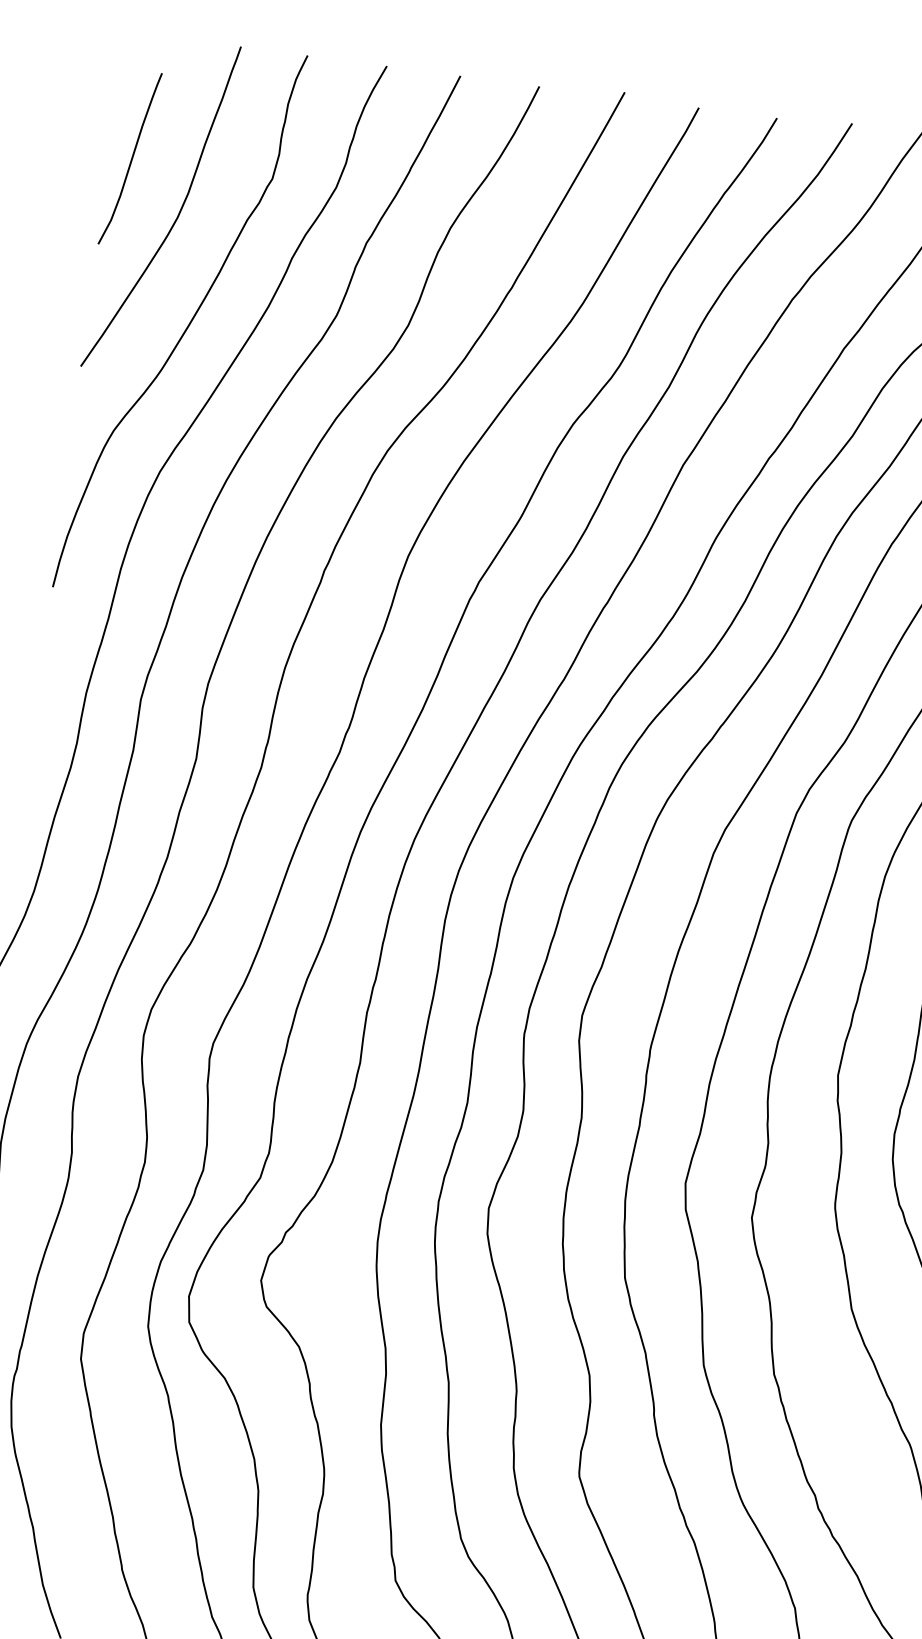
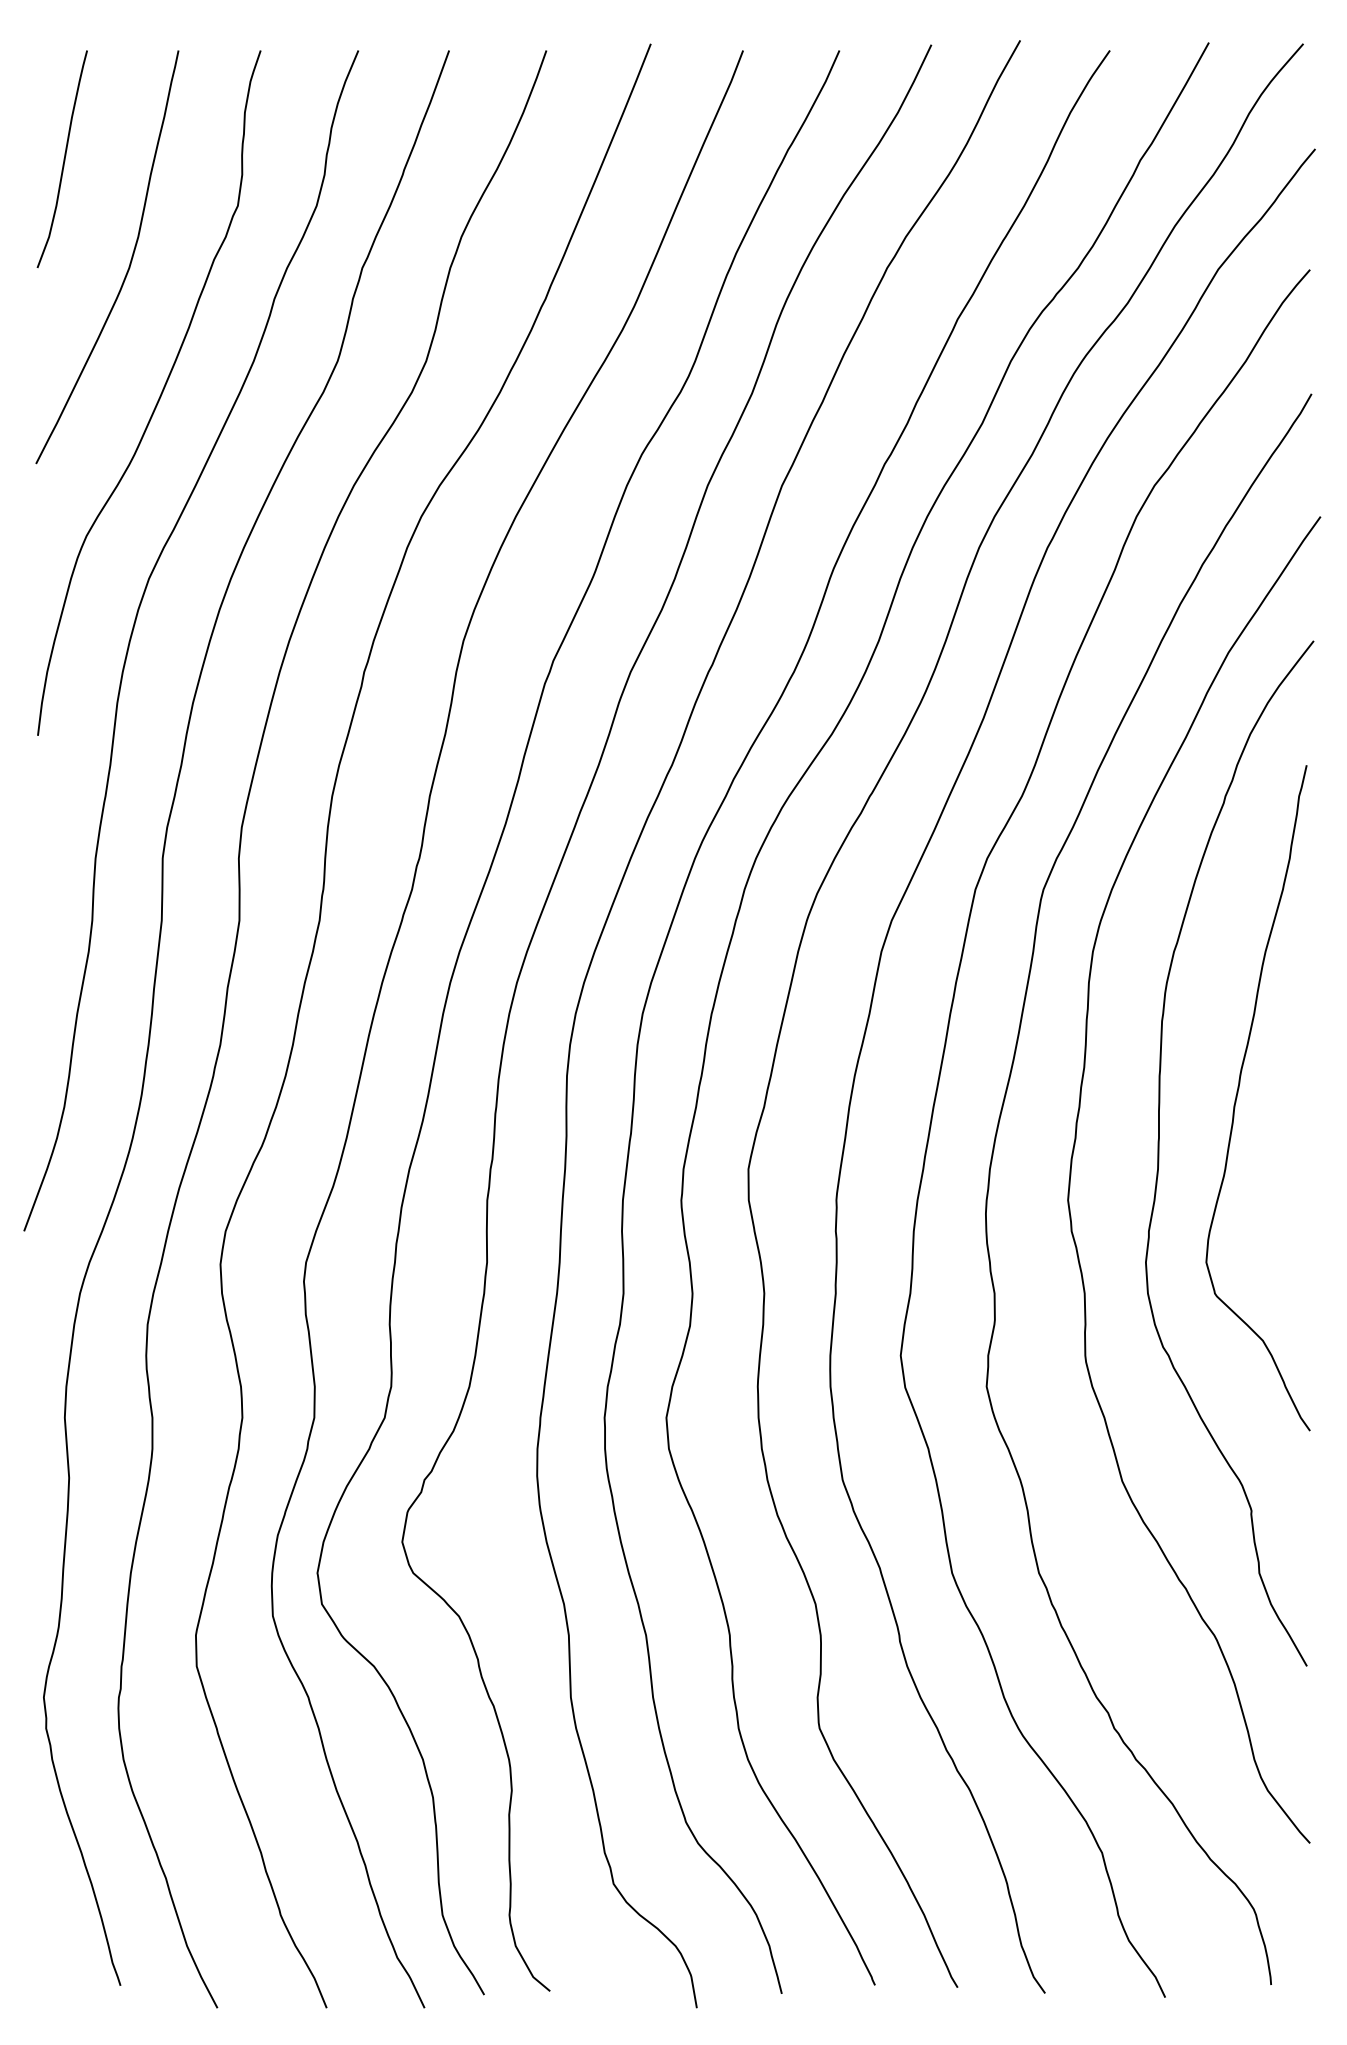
curve: (131, 159) -> (63, 159), moved

